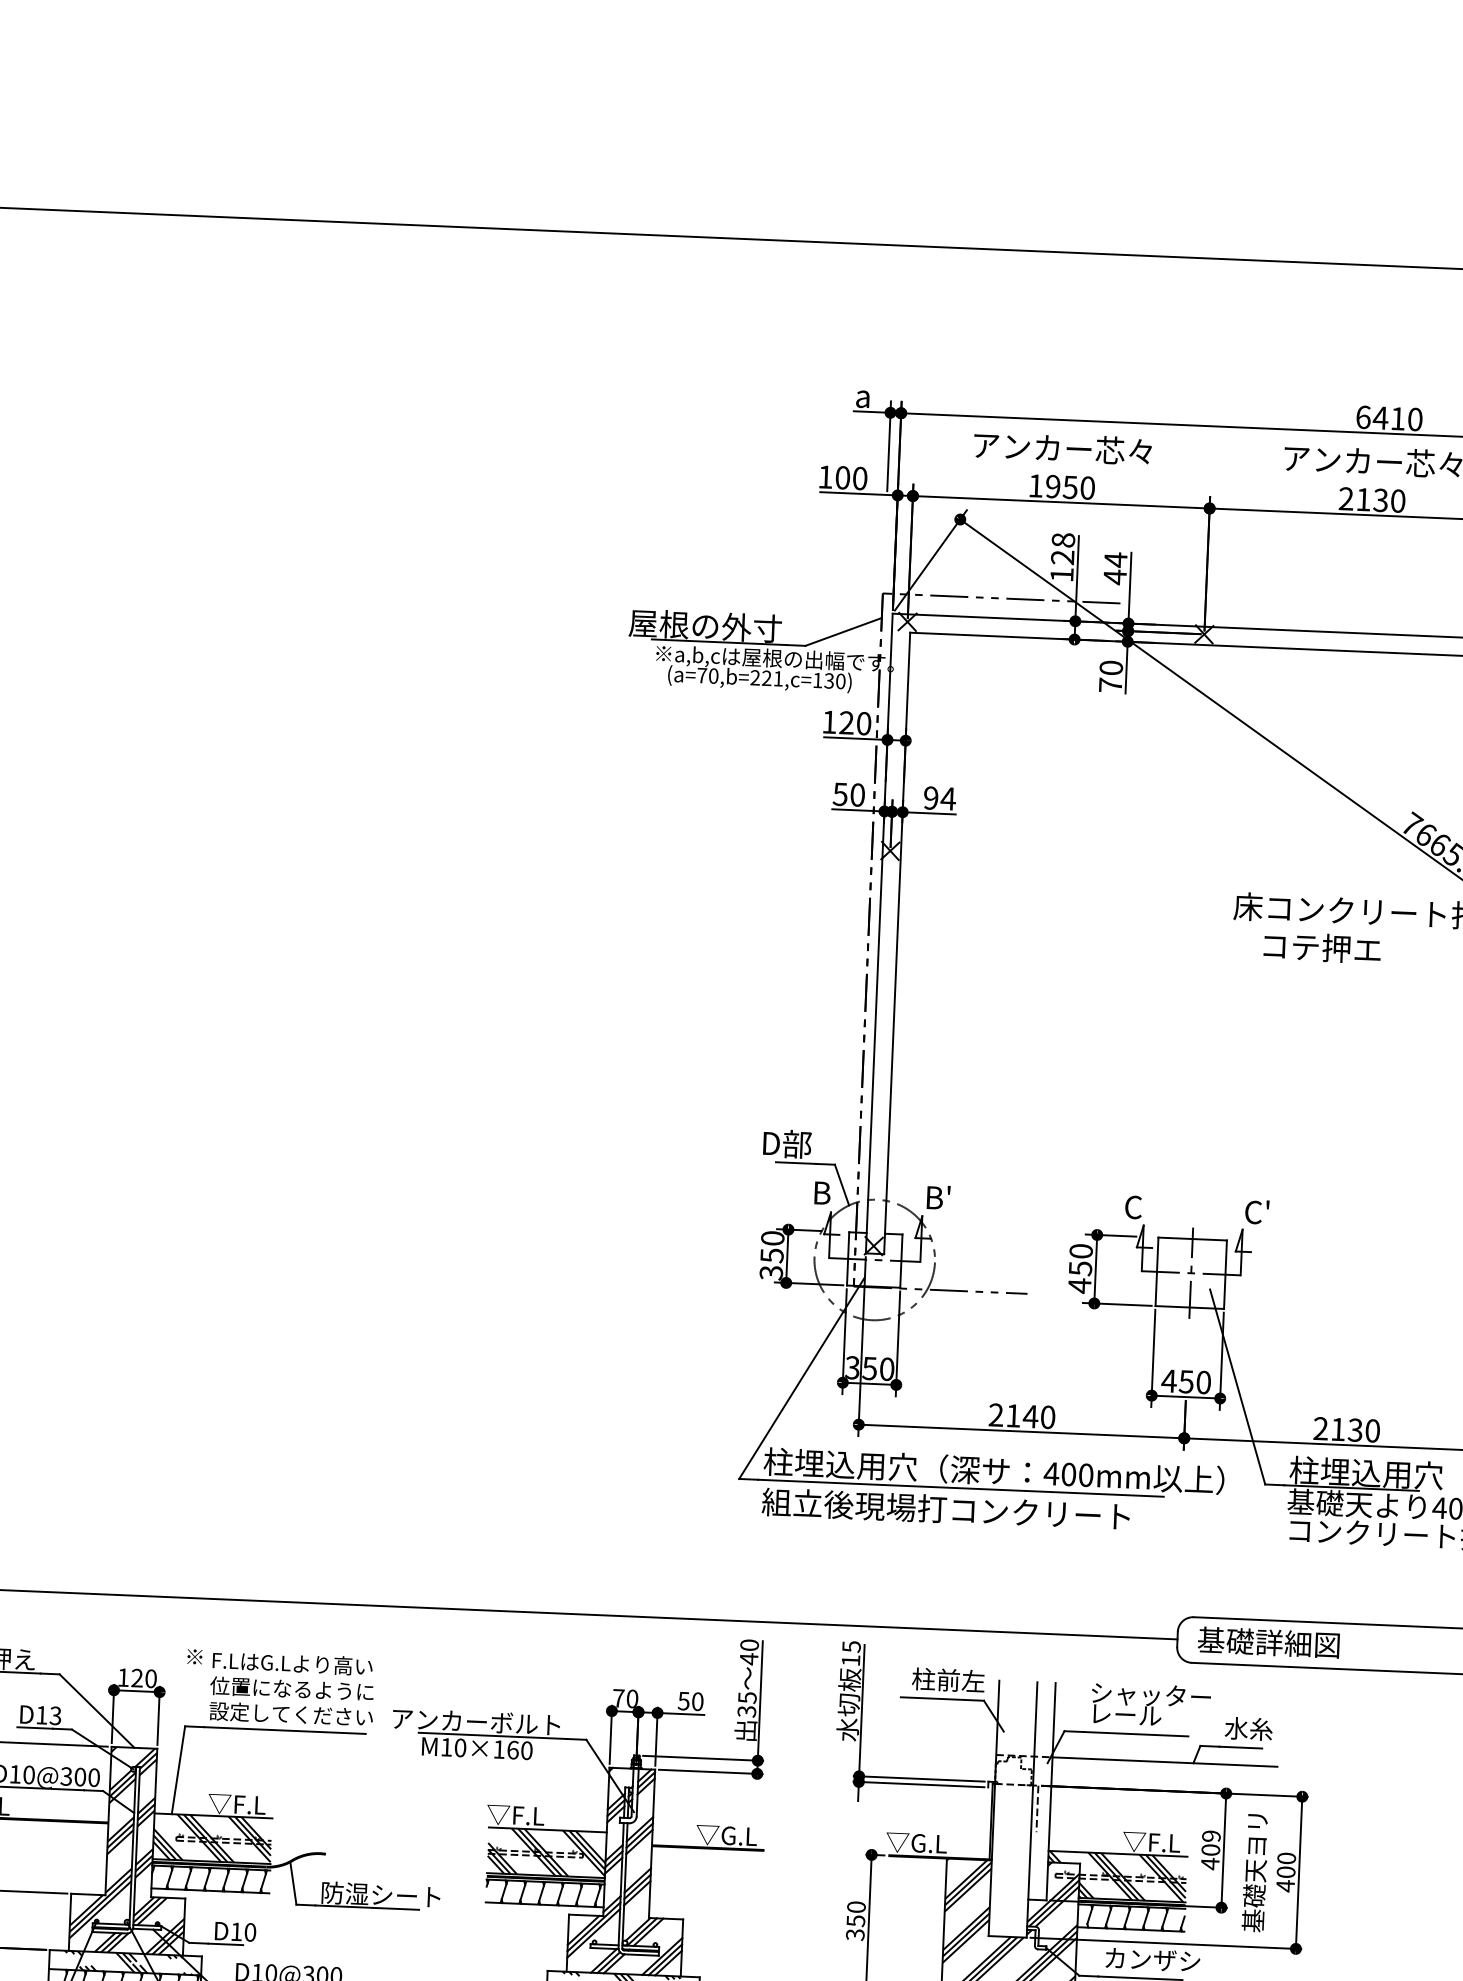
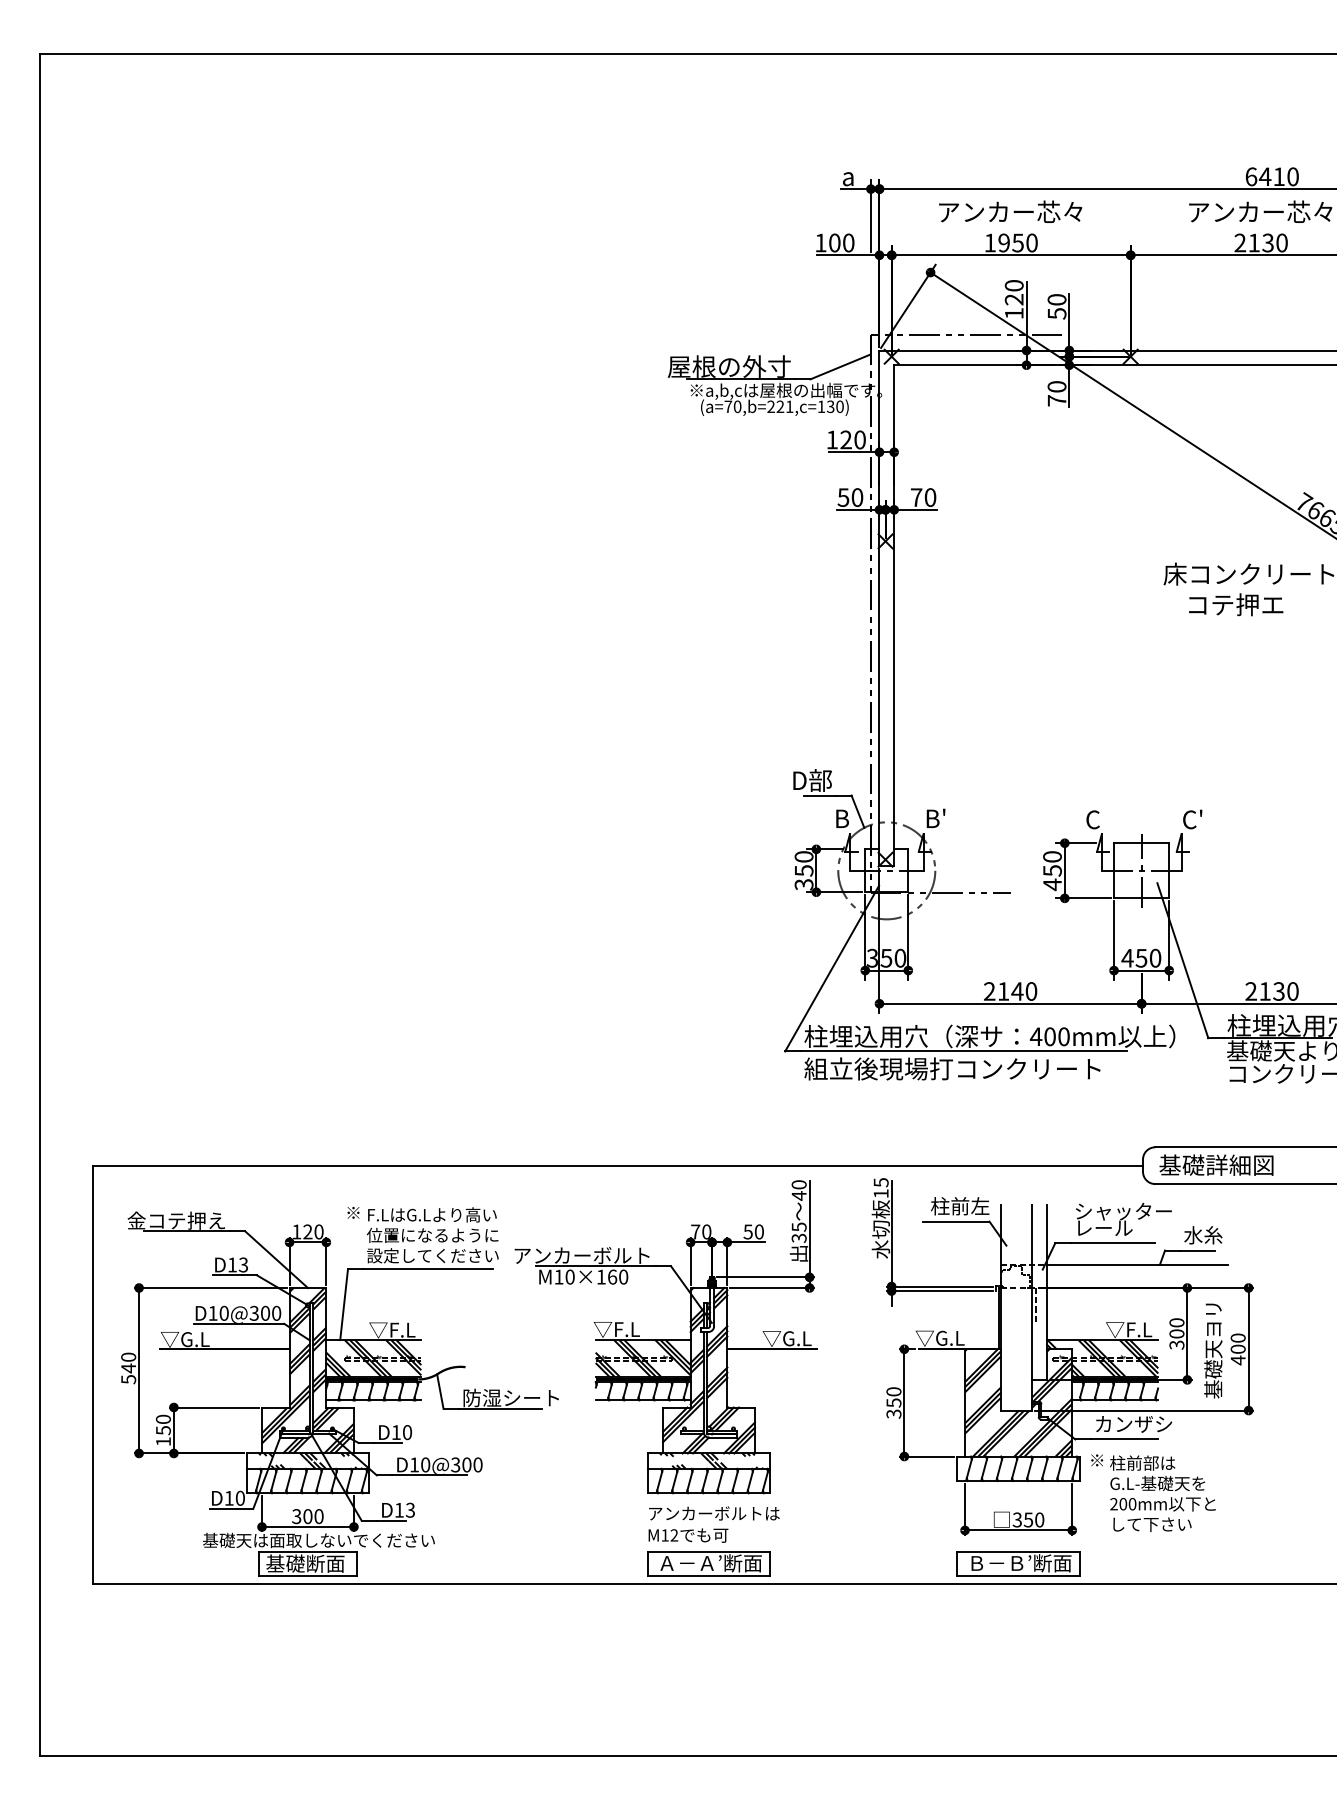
text: (1063, 539) -> (1014, 285), 128 -> 120
text: (1114, 568) -> (1056, 306), 44 -> 50
text: (939, 798) -> (923, 497), 94 -> 70
text: (1210, 1850) -> (1176, 1334), 409 -> 300

